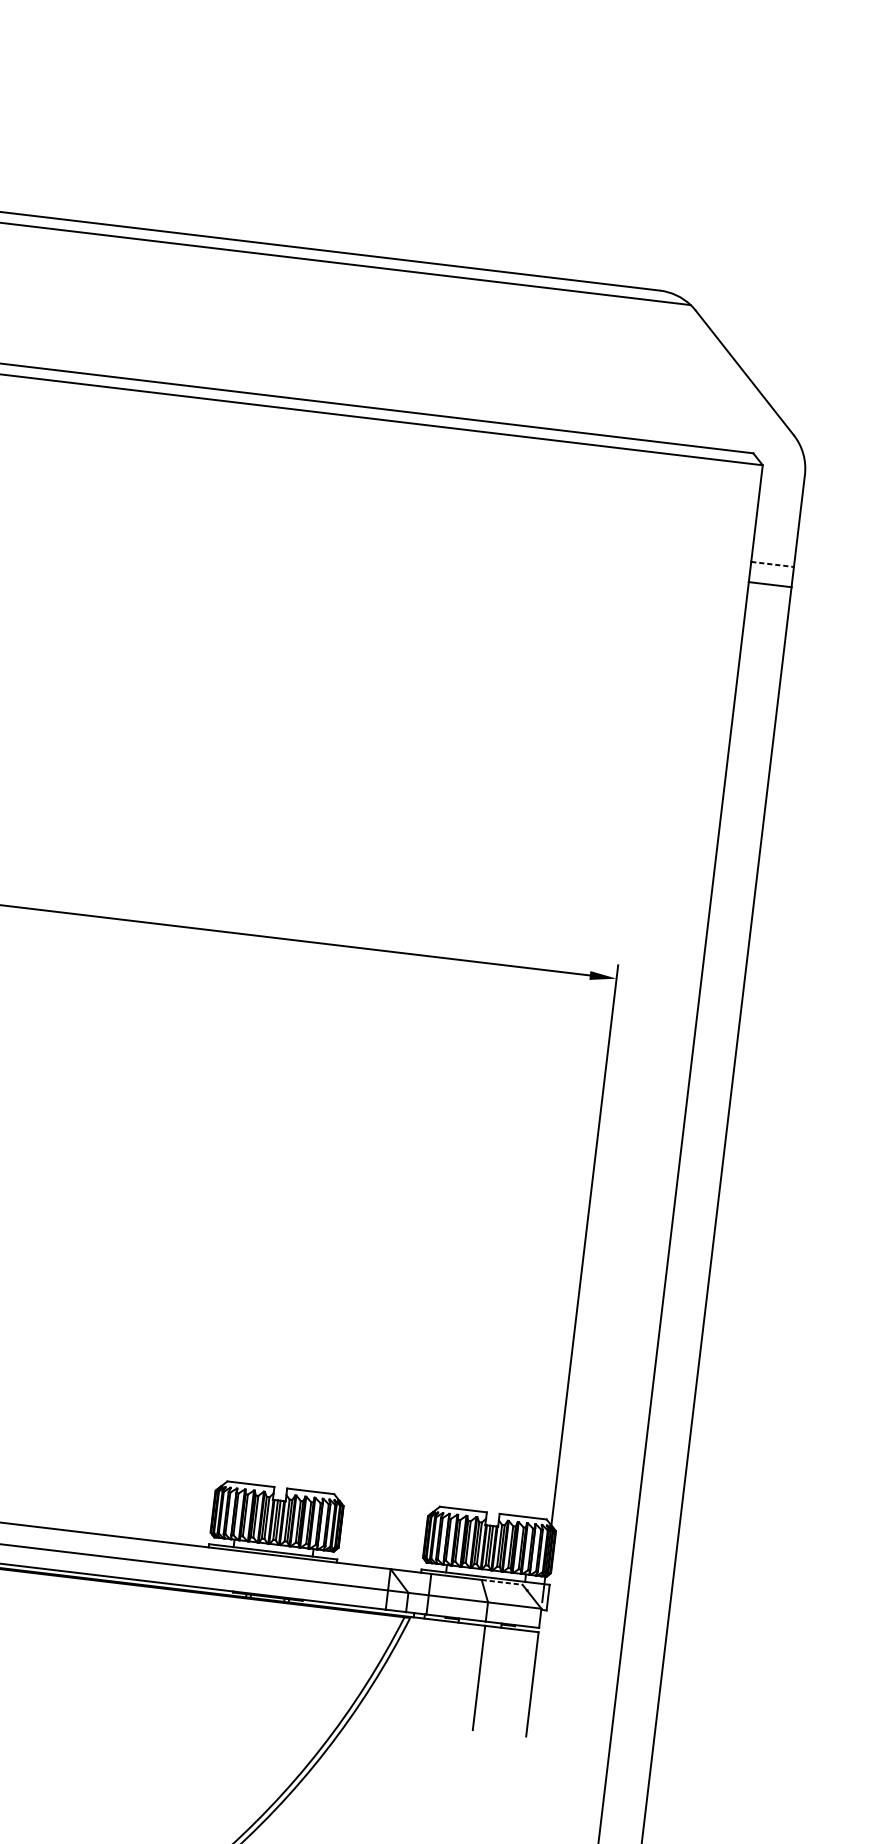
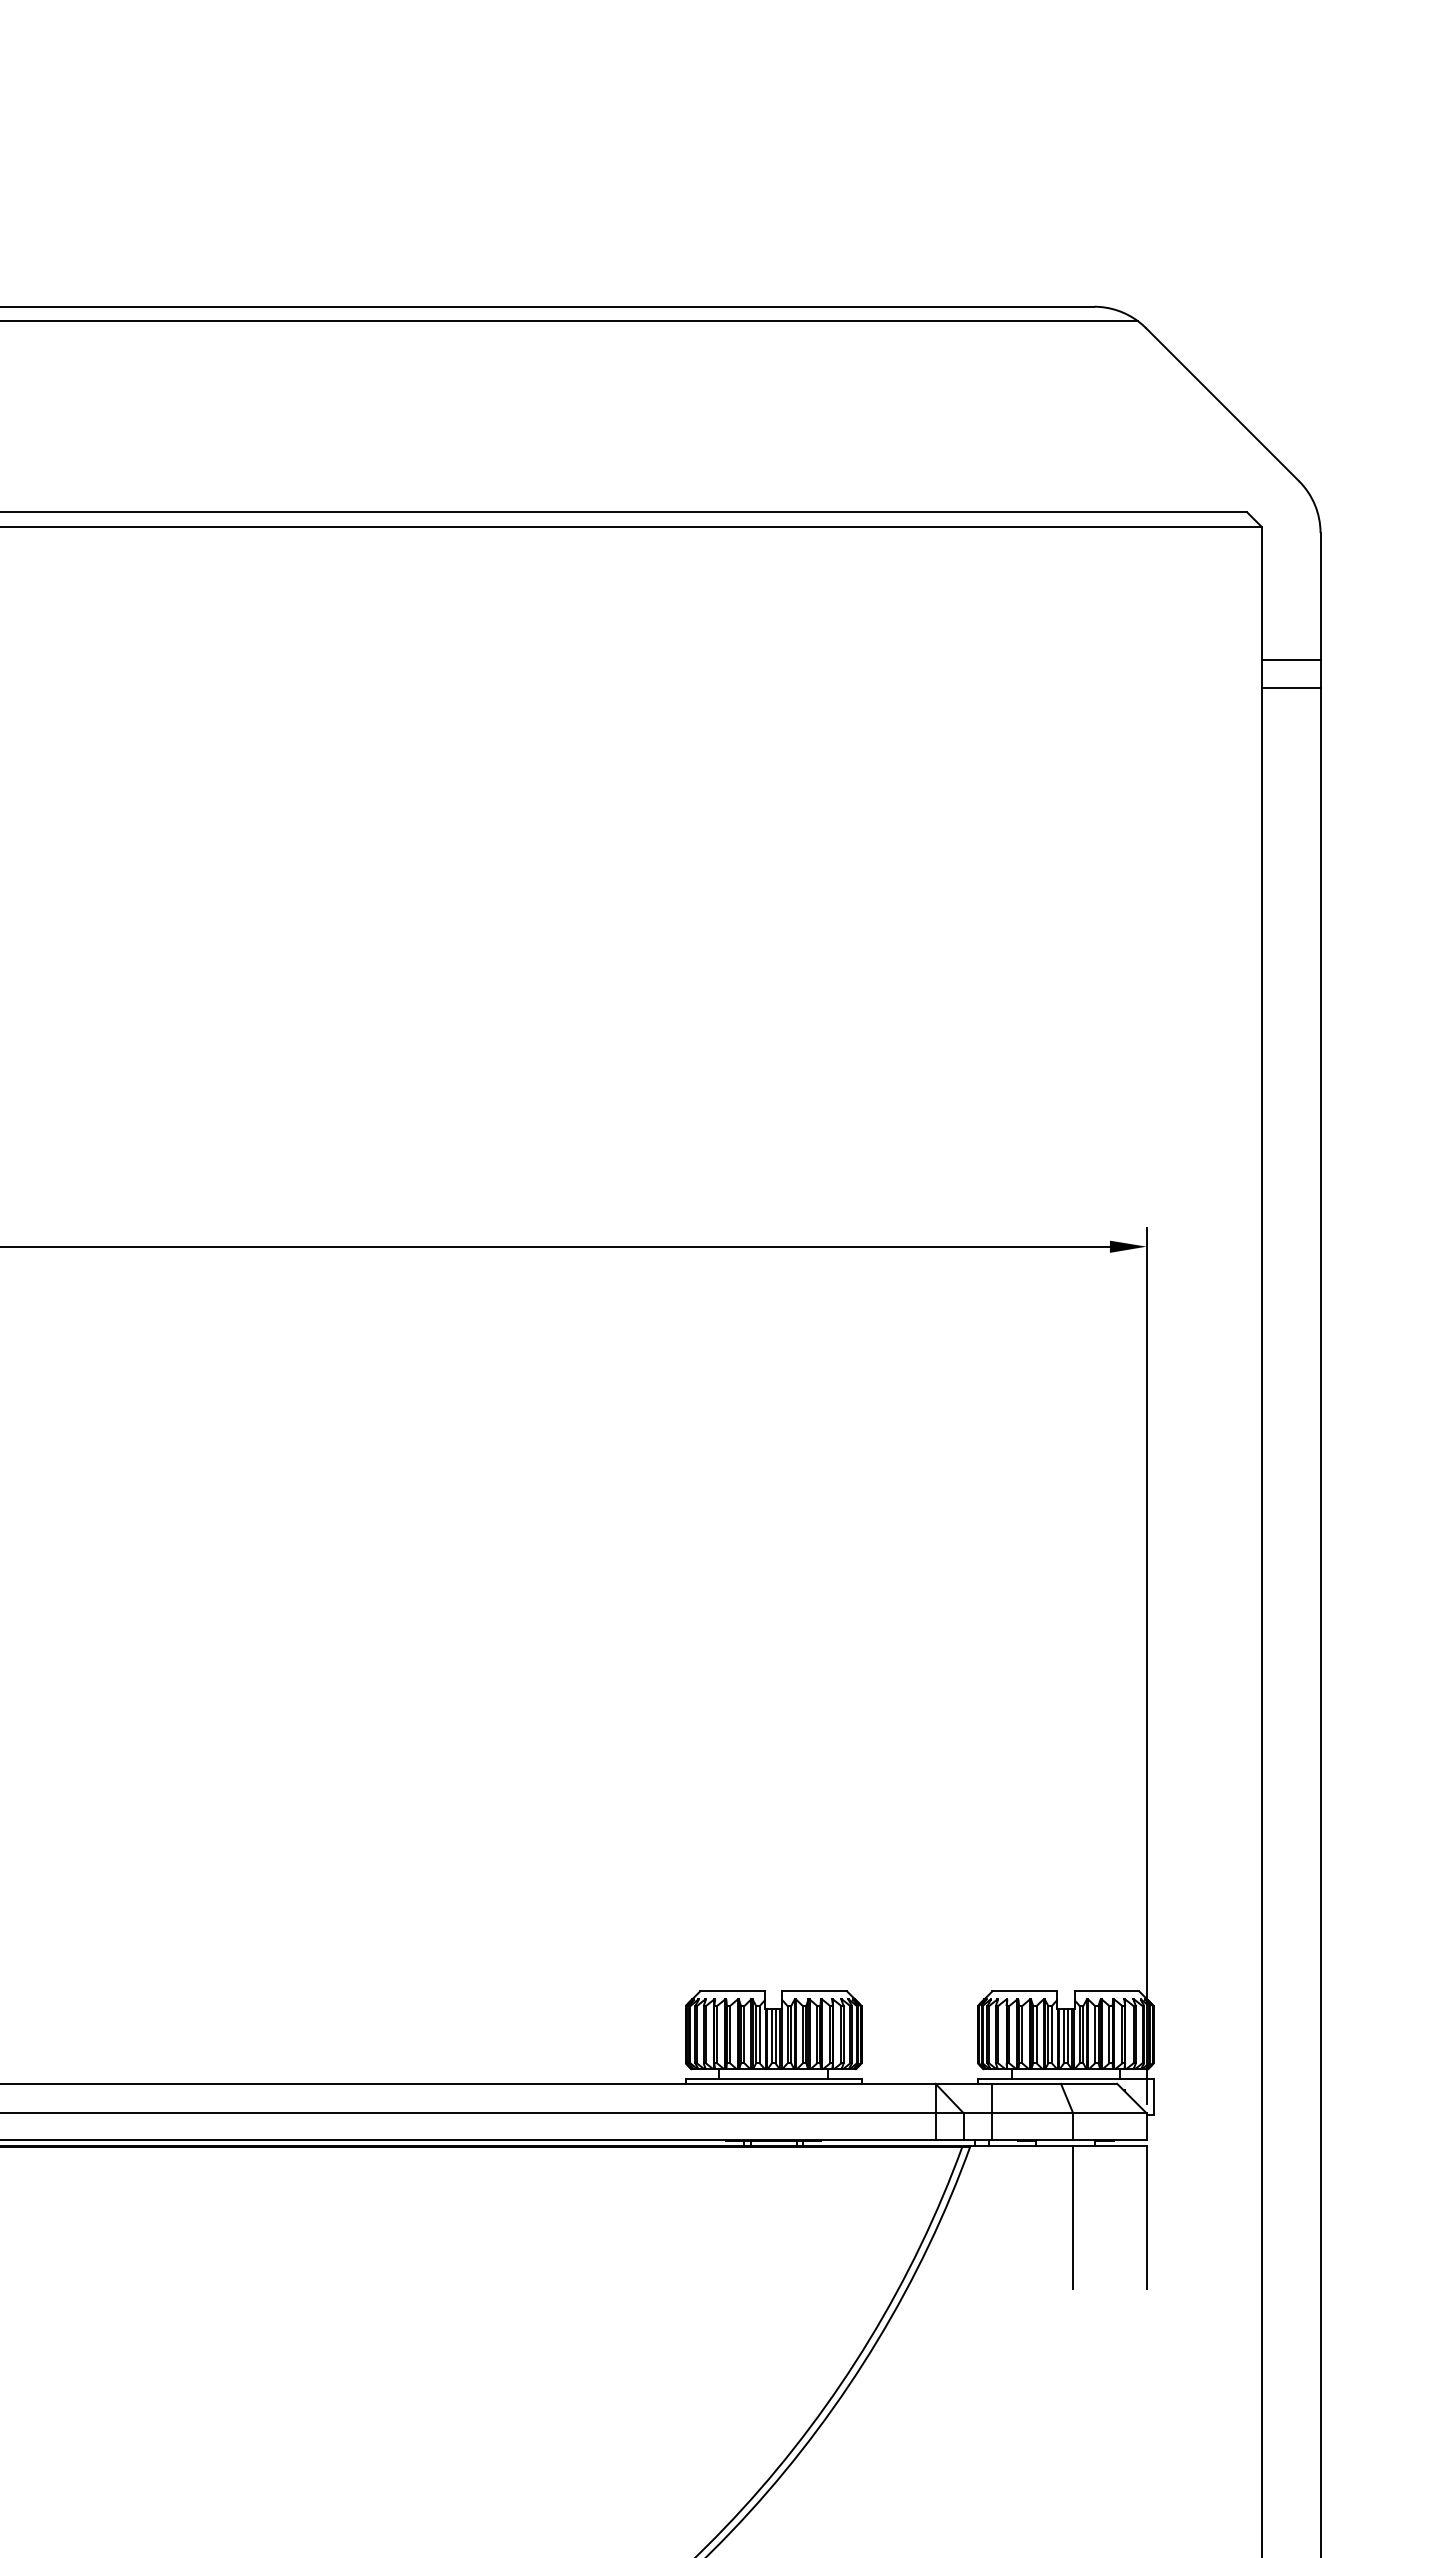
line: (772, 564) -> (1291, 659), dashed -> solid
line: (502, 1582) -> (1089, 2083), dashed -> solid

